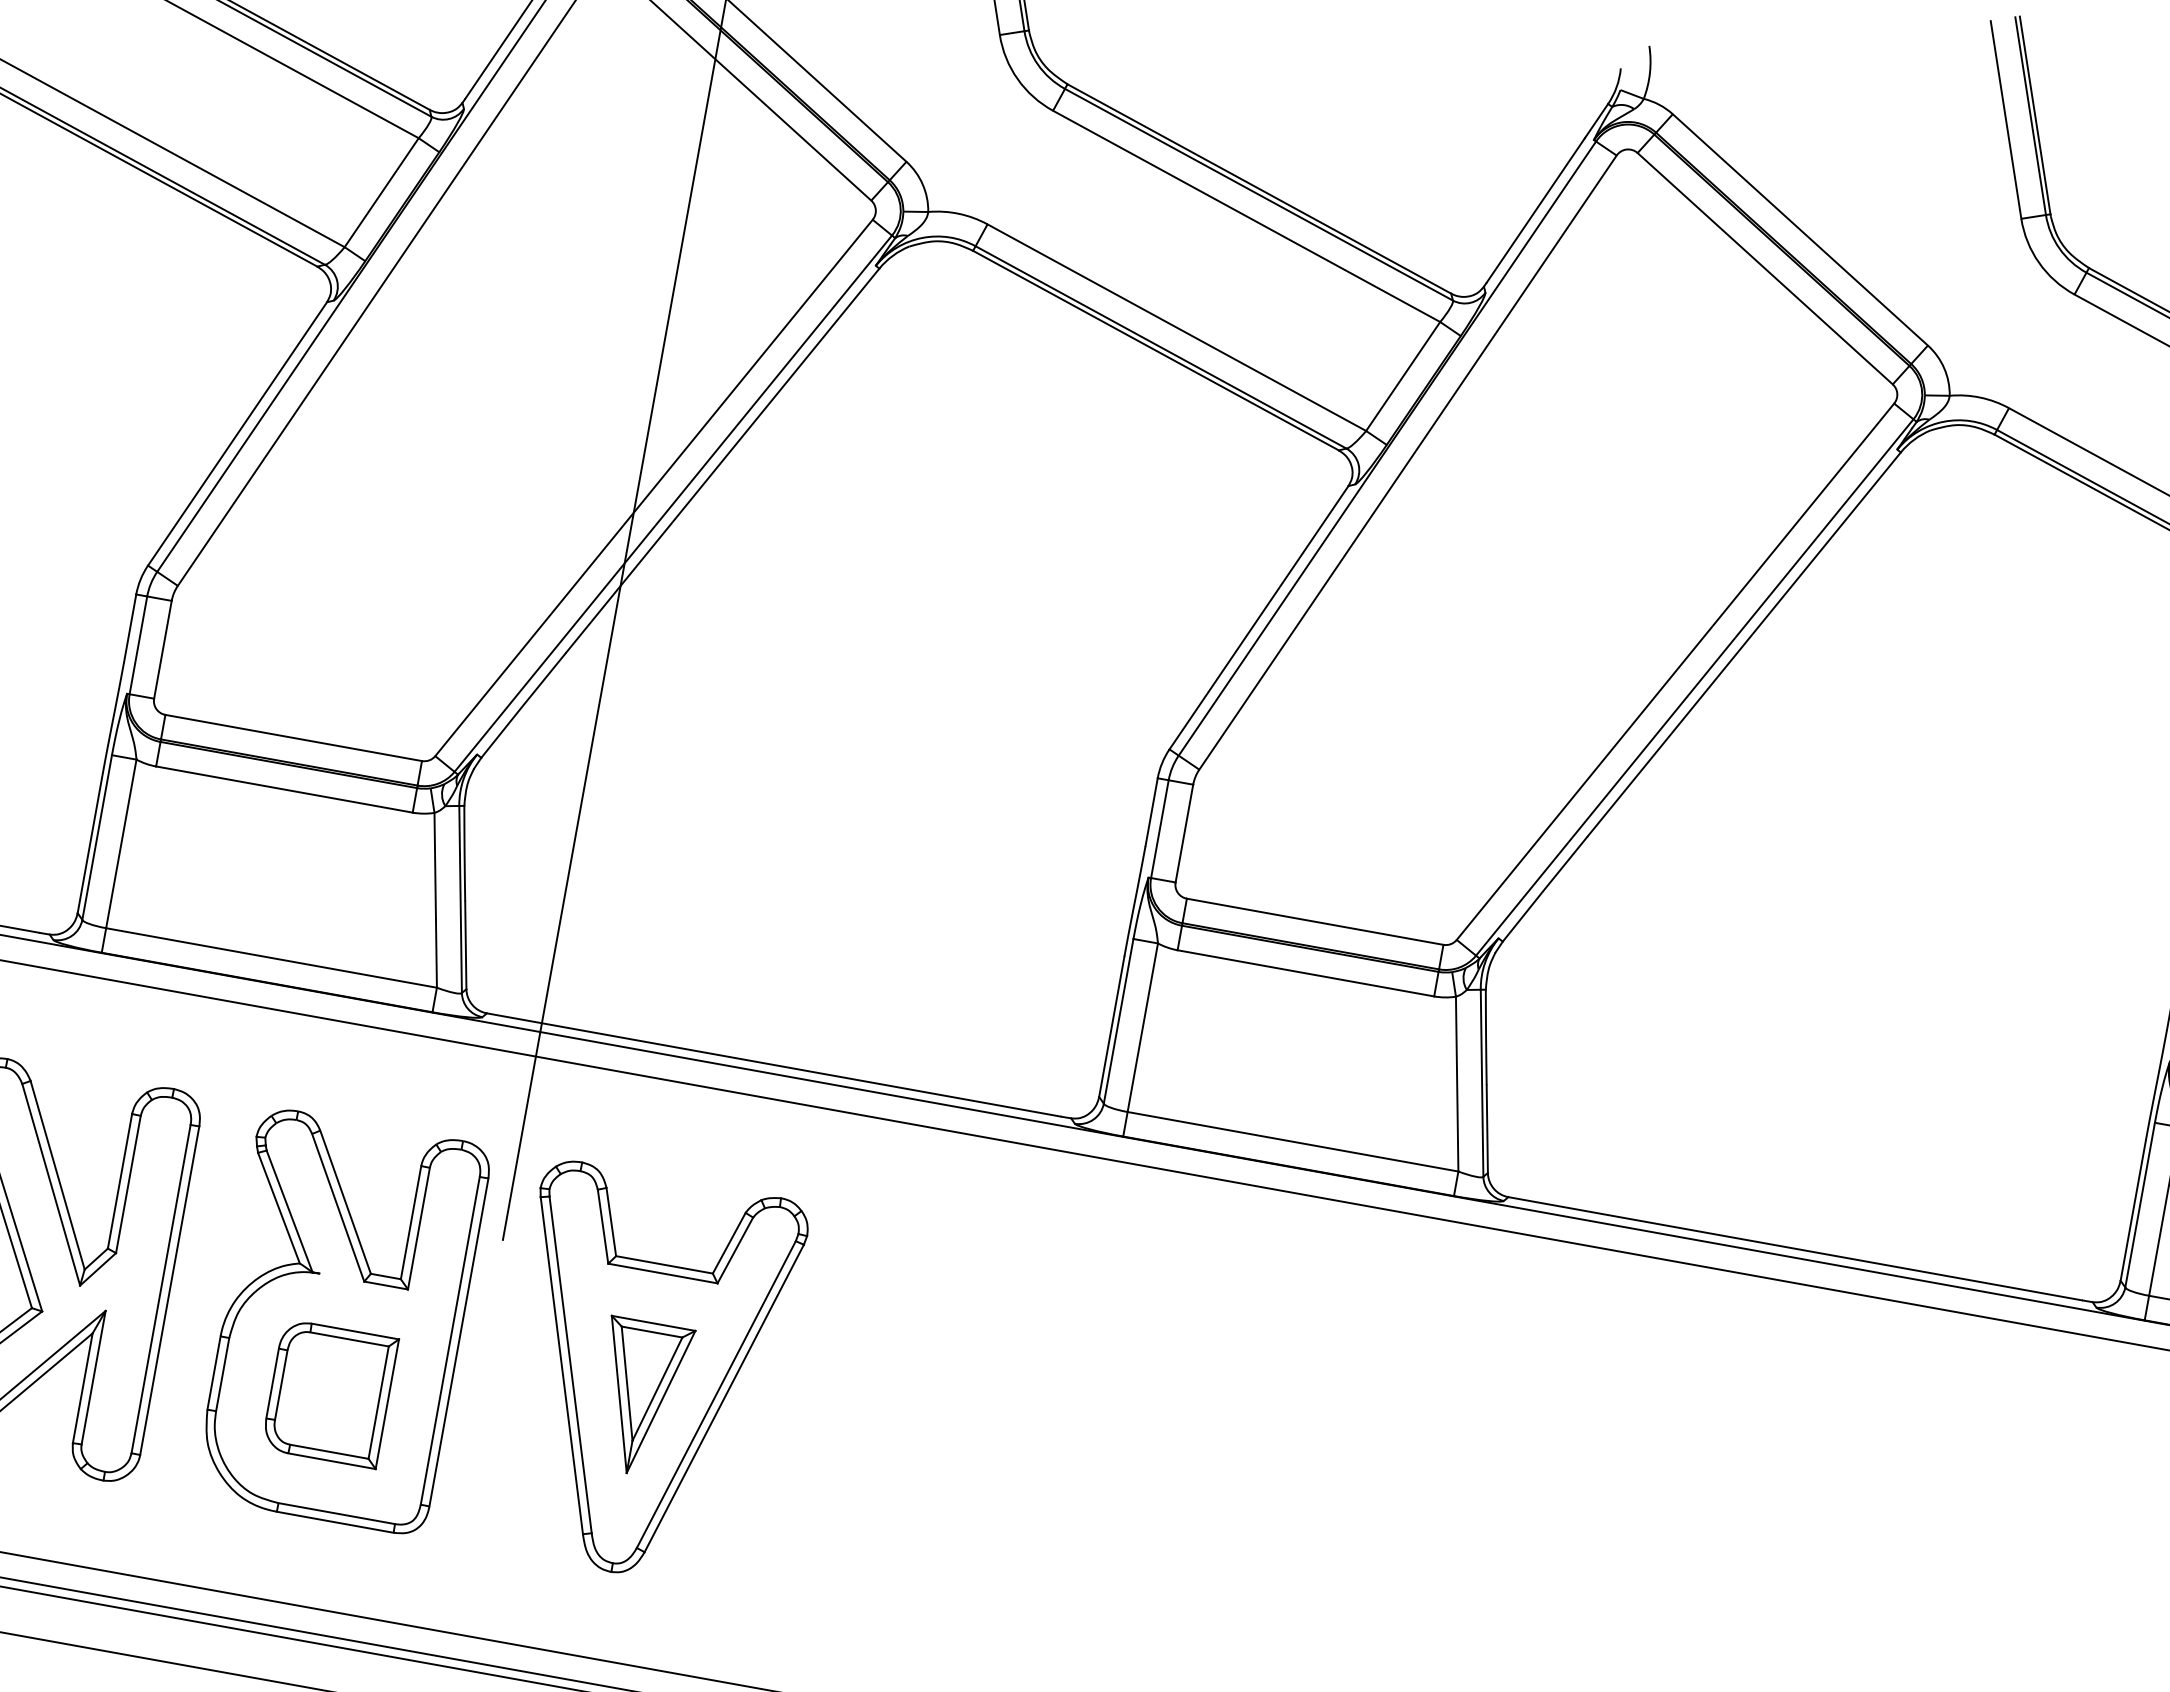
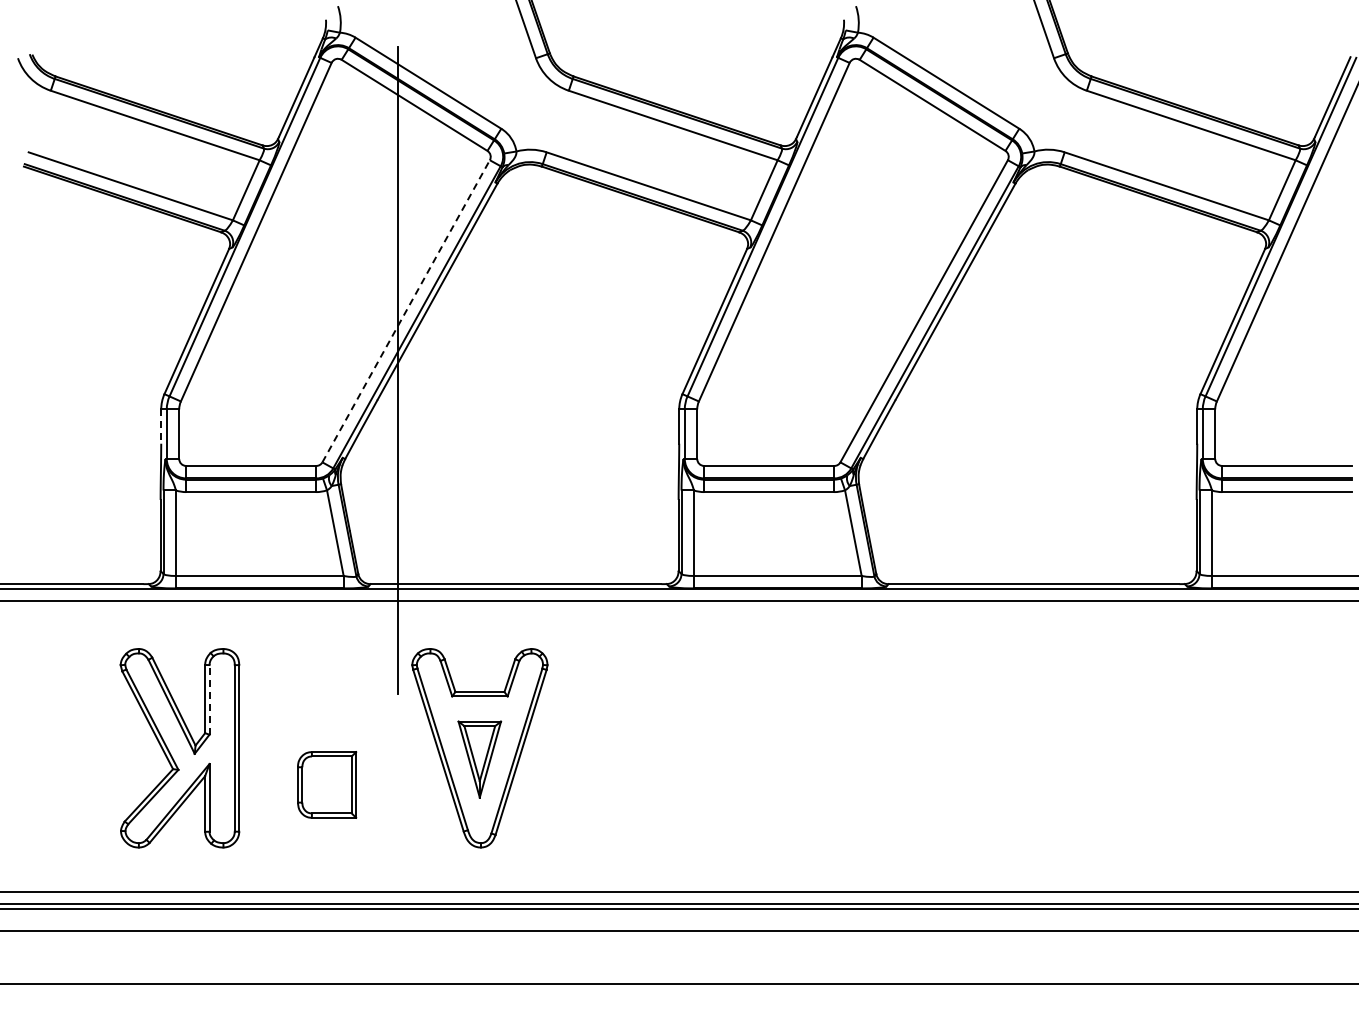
line: (654, 488) -> (406, 311), solid -> dashed
line: (130, 630) -> (161, 427), solid -> dashed
line: (128, 1183) -> (209, 699), solid -> dashed
part: (341, 1321) -> (326, 748), removed

